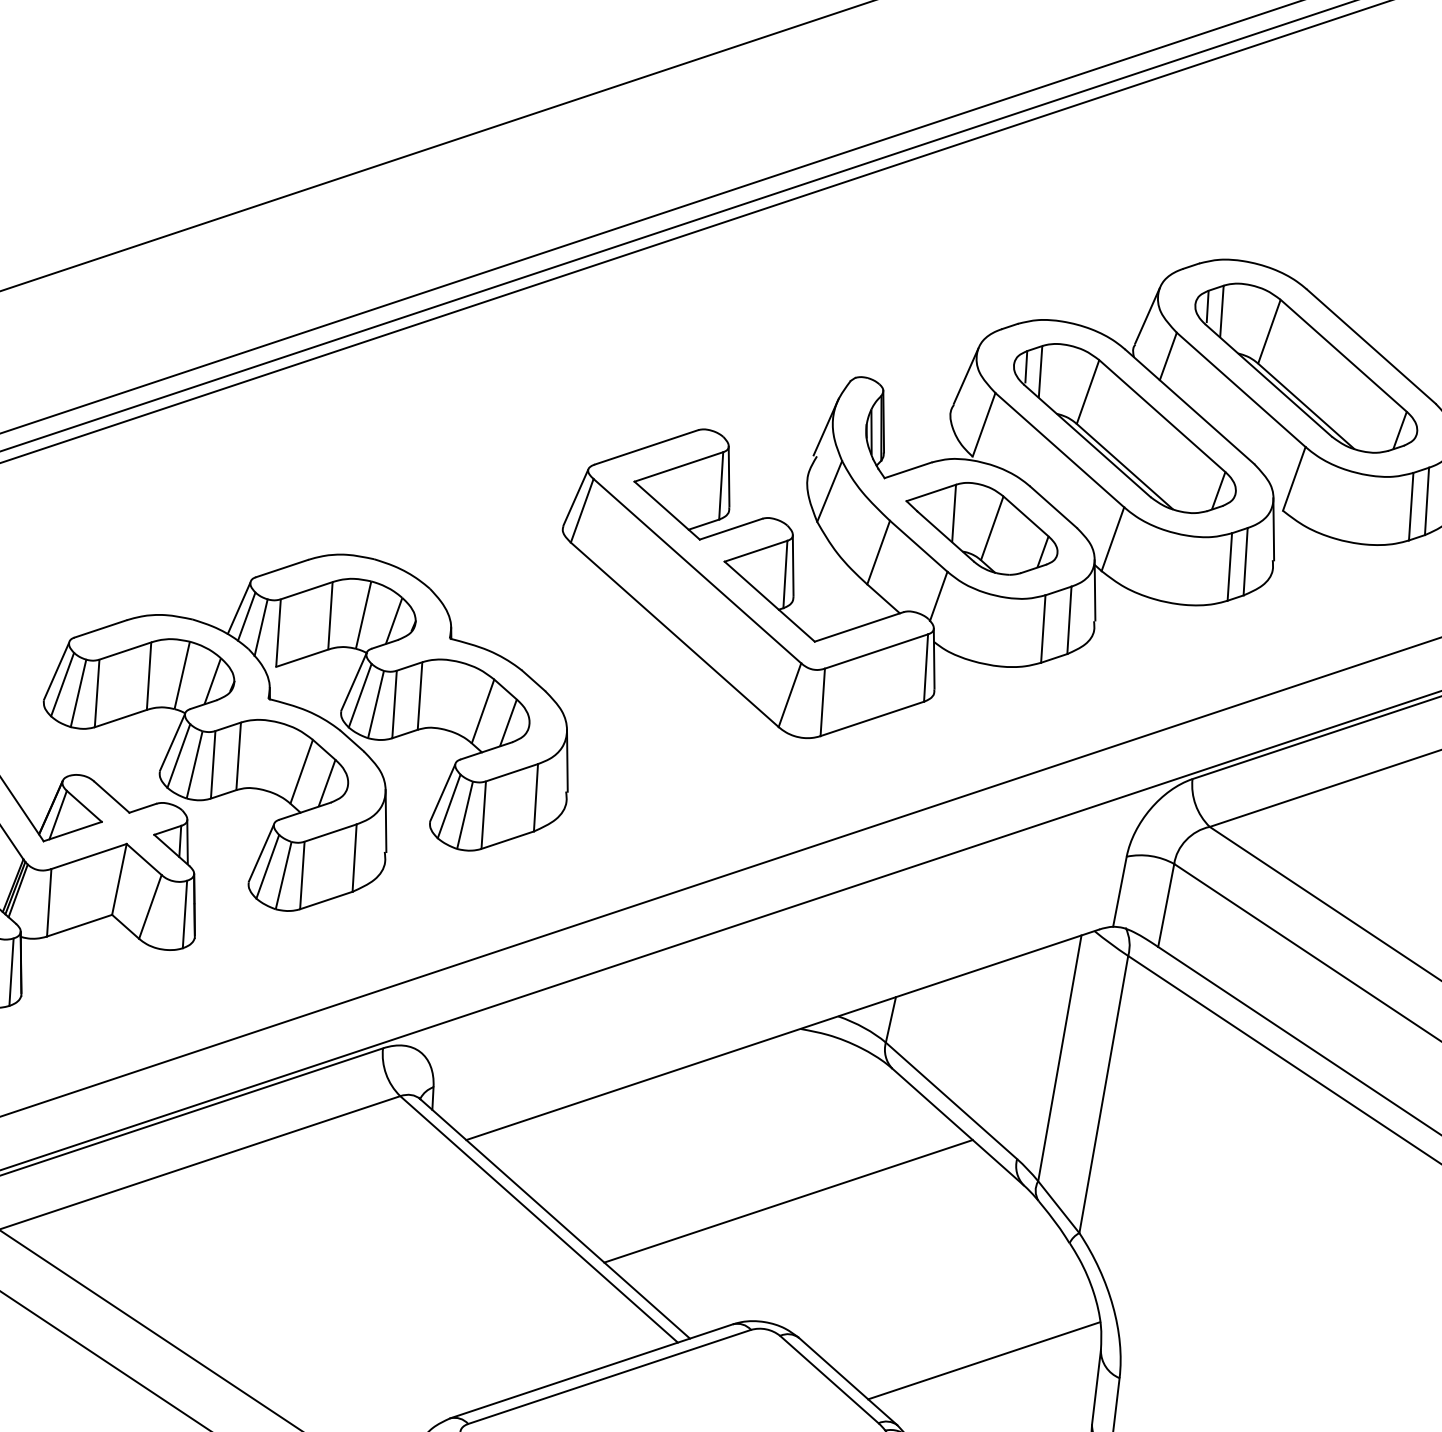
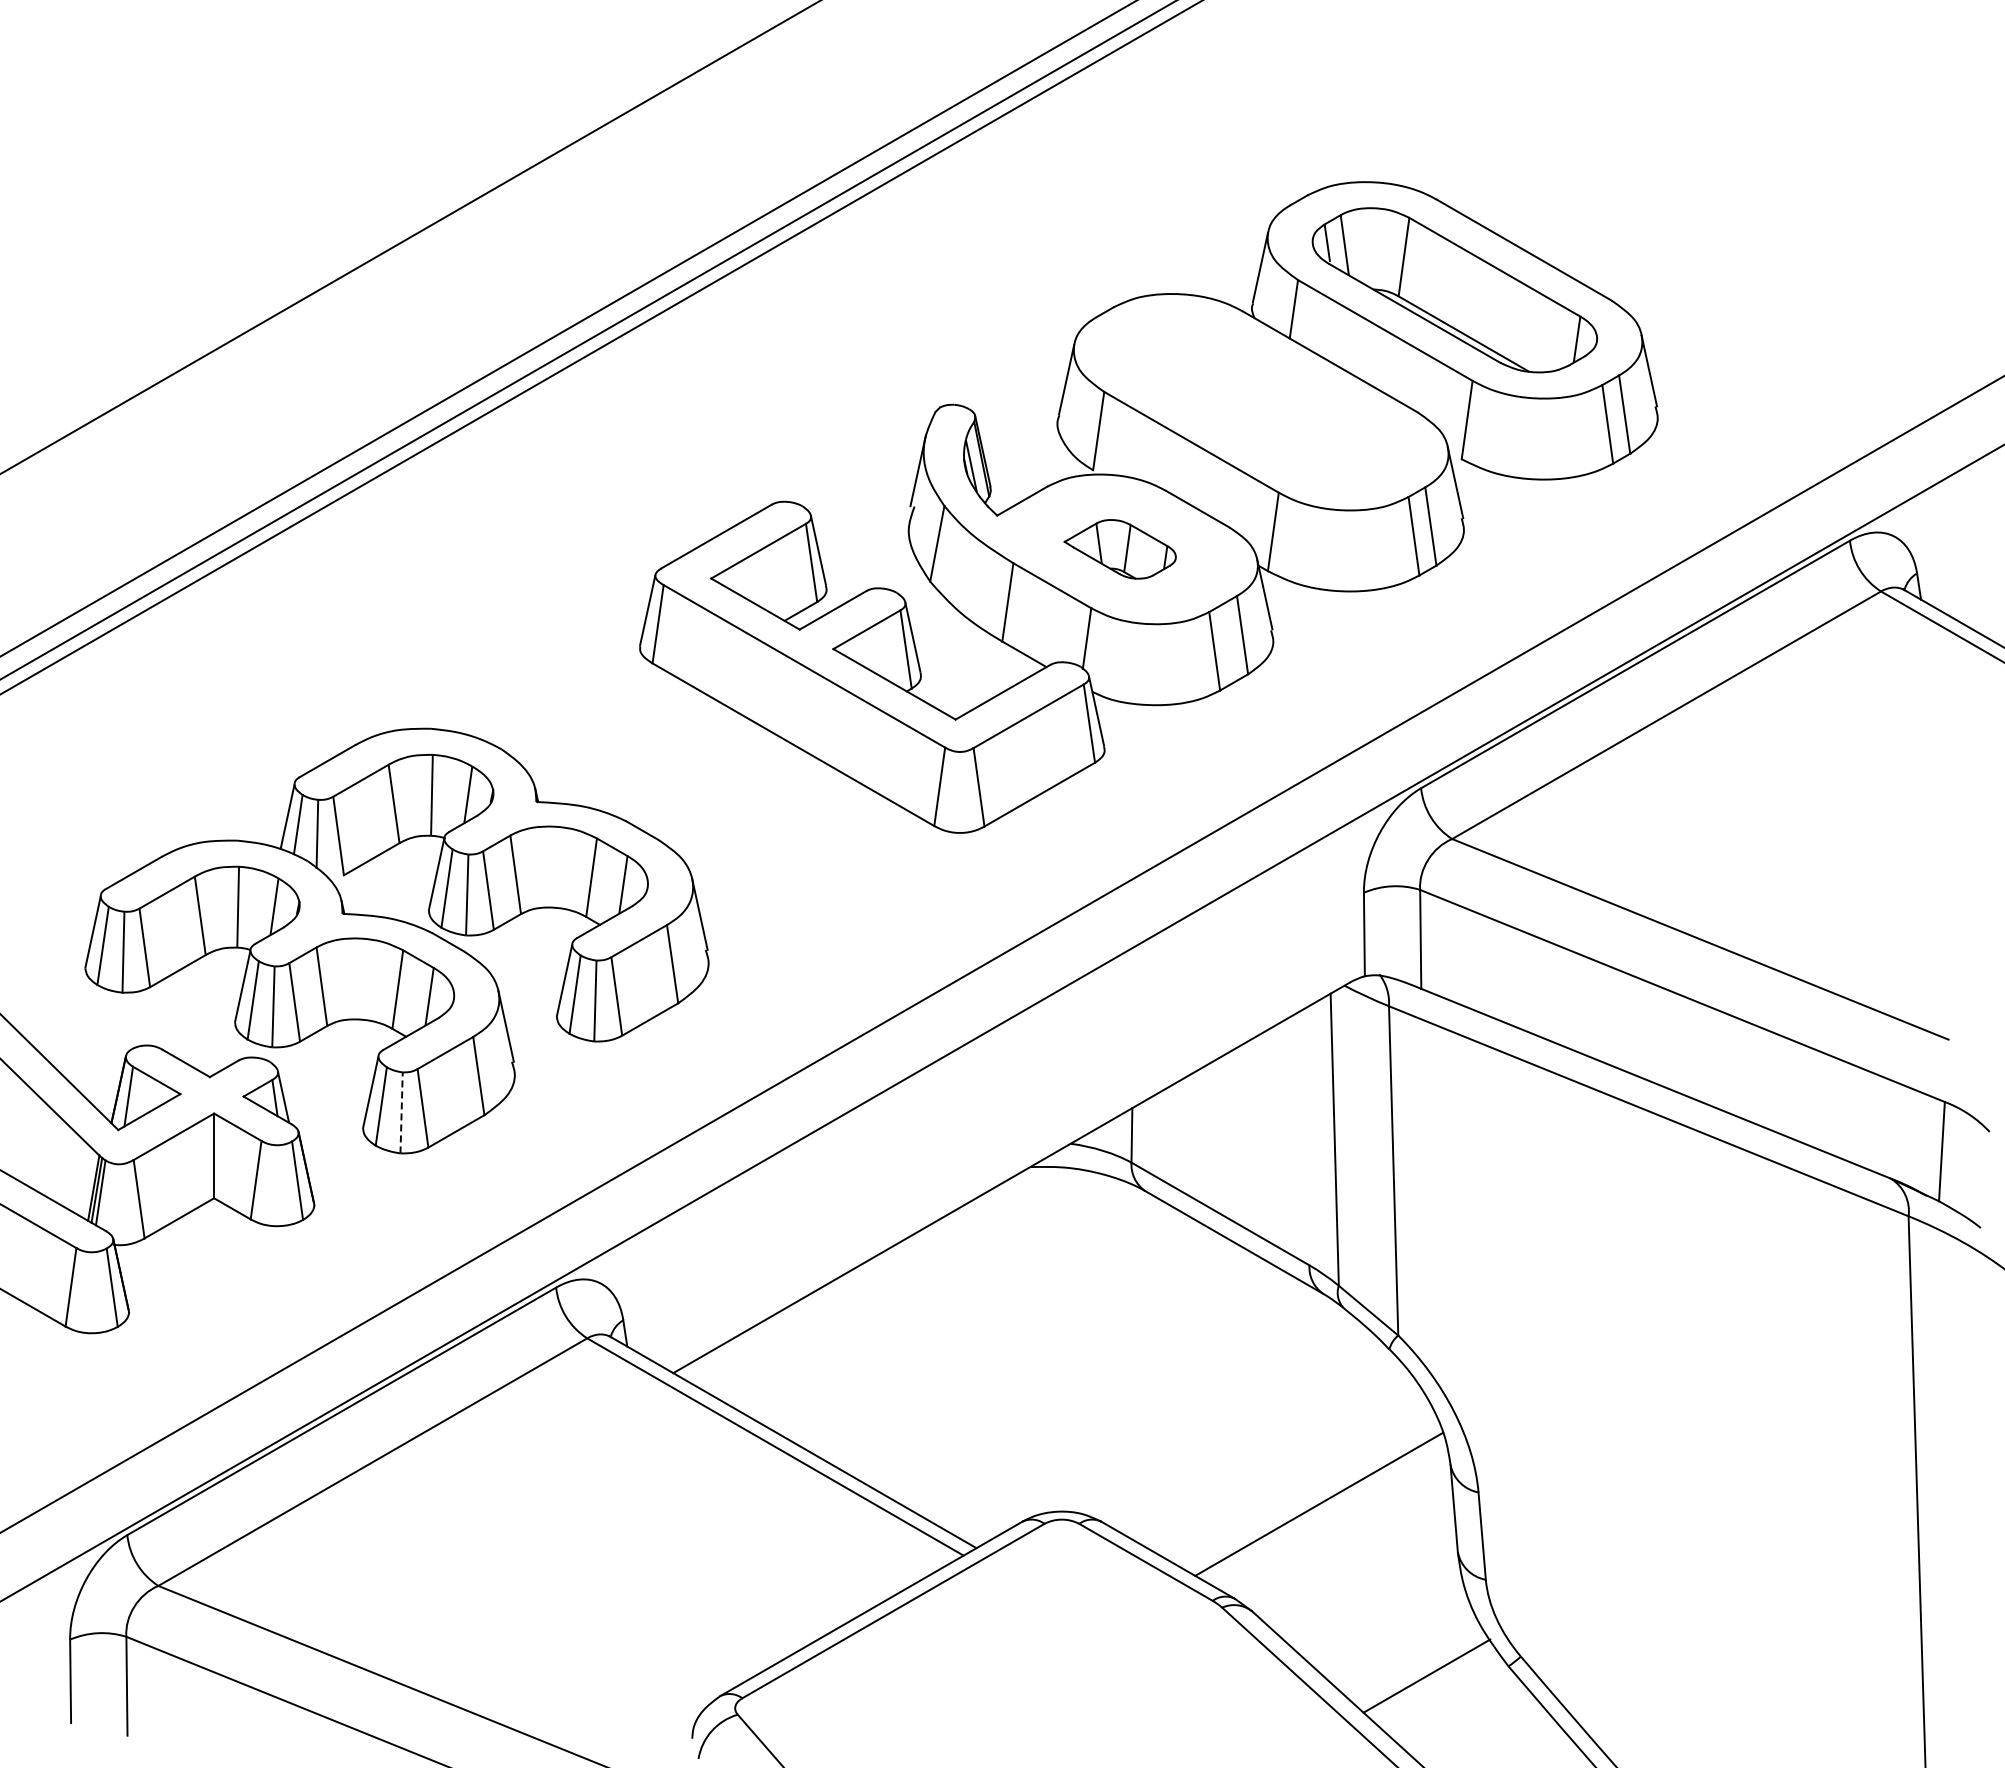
part: (1125, 428) -> (1261, 402), removed
part: (981, 527) -> (1119, 549), size x0.6
line: (283, 876) -> (401, 1113), solid -> dashed
line: (788, 1201) -> (1057, 1367), removed

